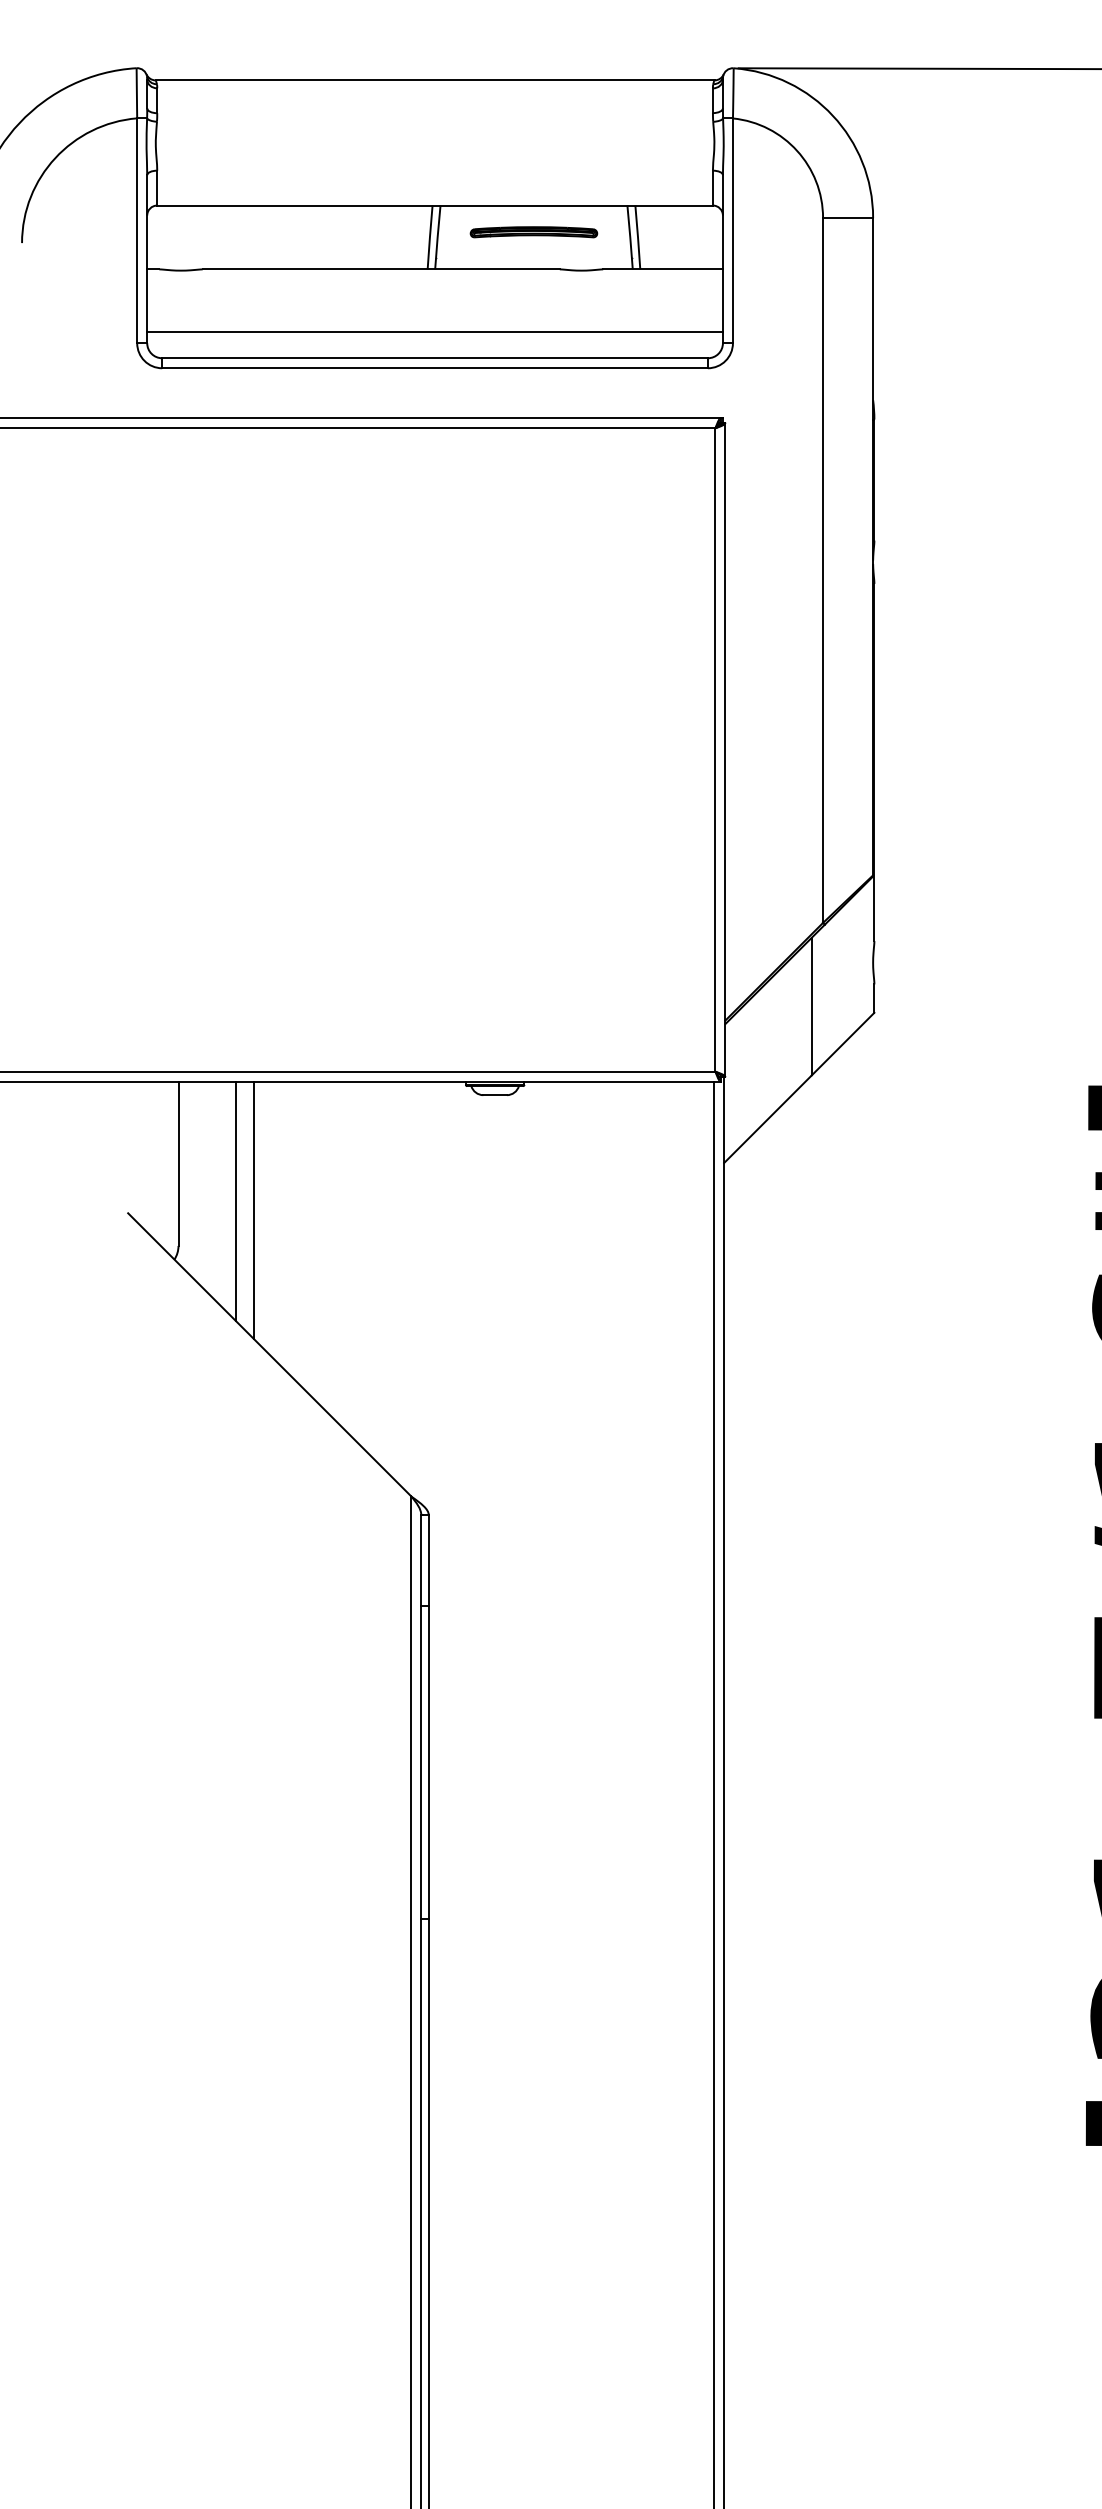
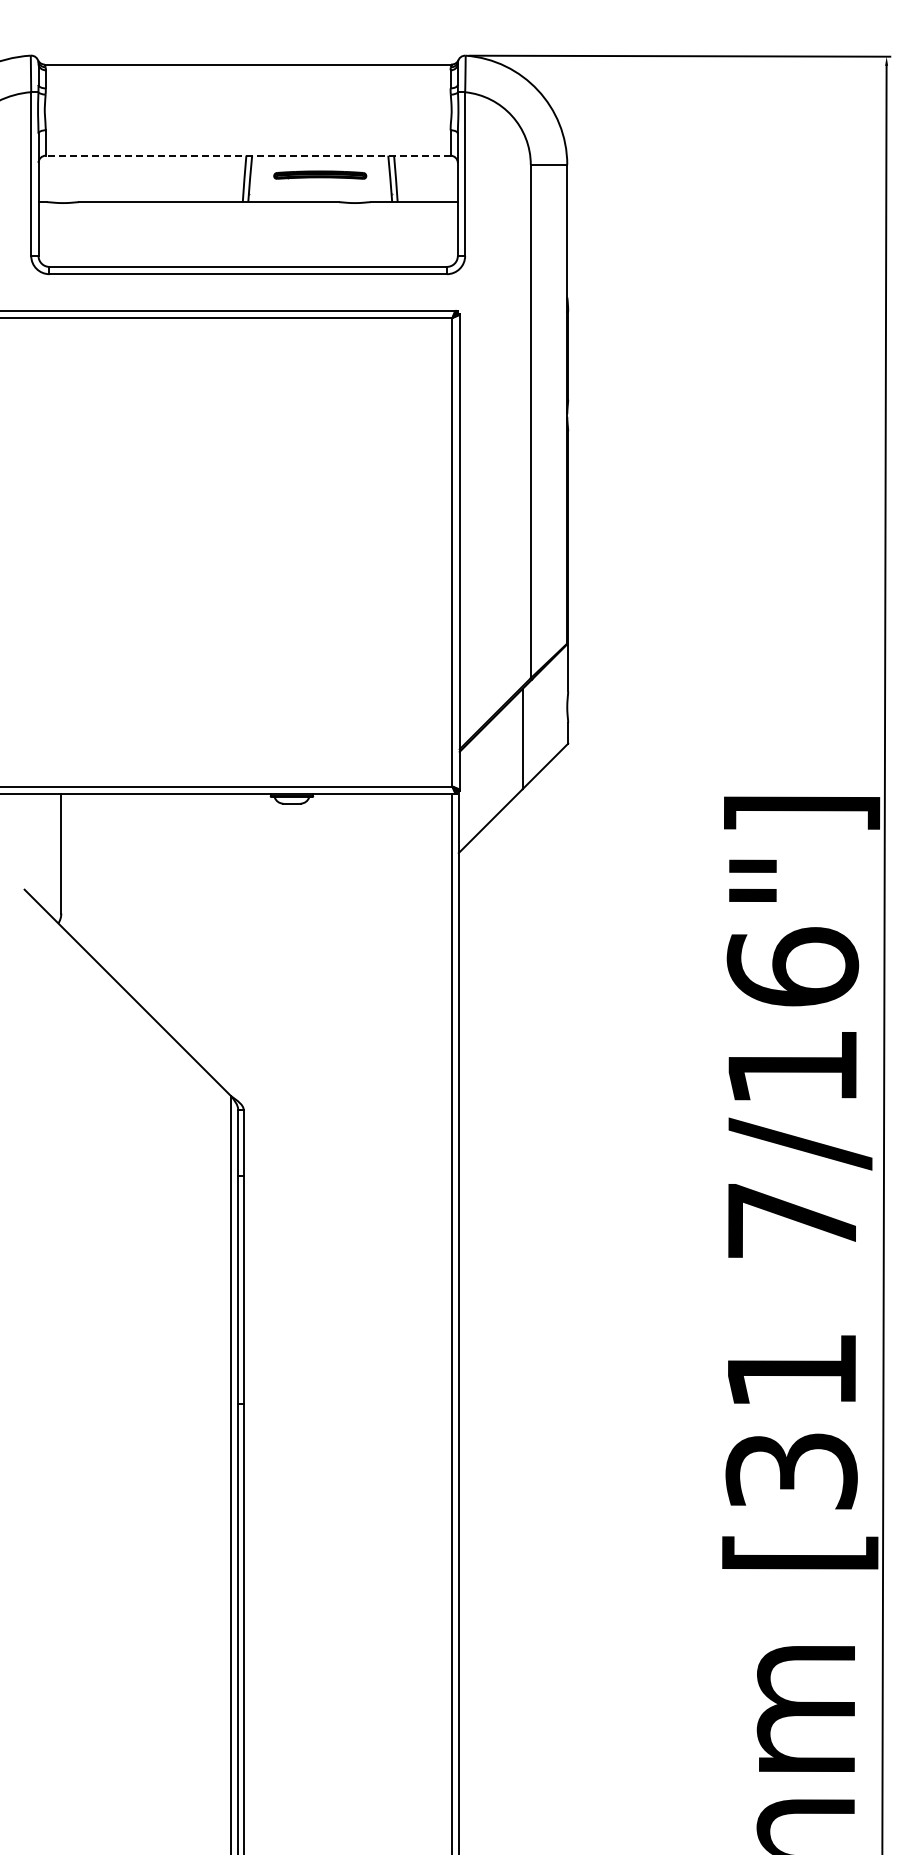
line: (434, 205) -> (247, 155), solid -> dashed
line: (434, 331) -> (247, 247), removed
line: (236, 1200) -> (103, 880), removed
line: (254, 1210) -> (116, 887), removed

